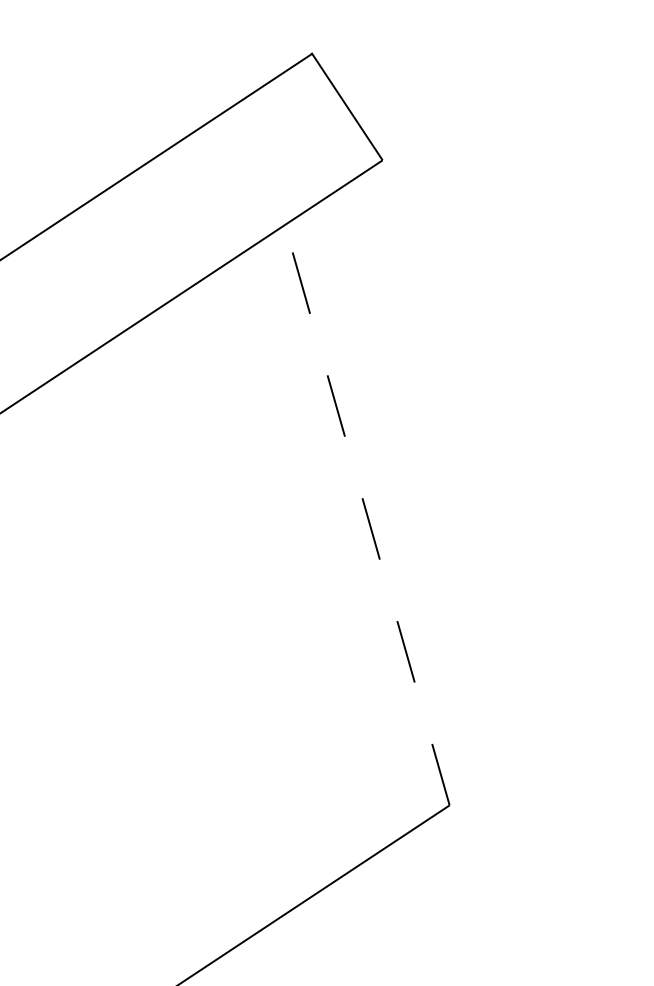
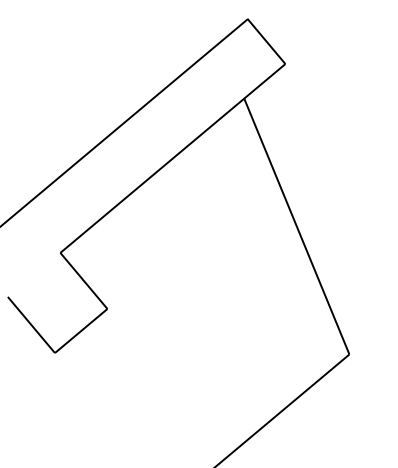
line: (366, 515) -> (296, 226), dashed -> solid

